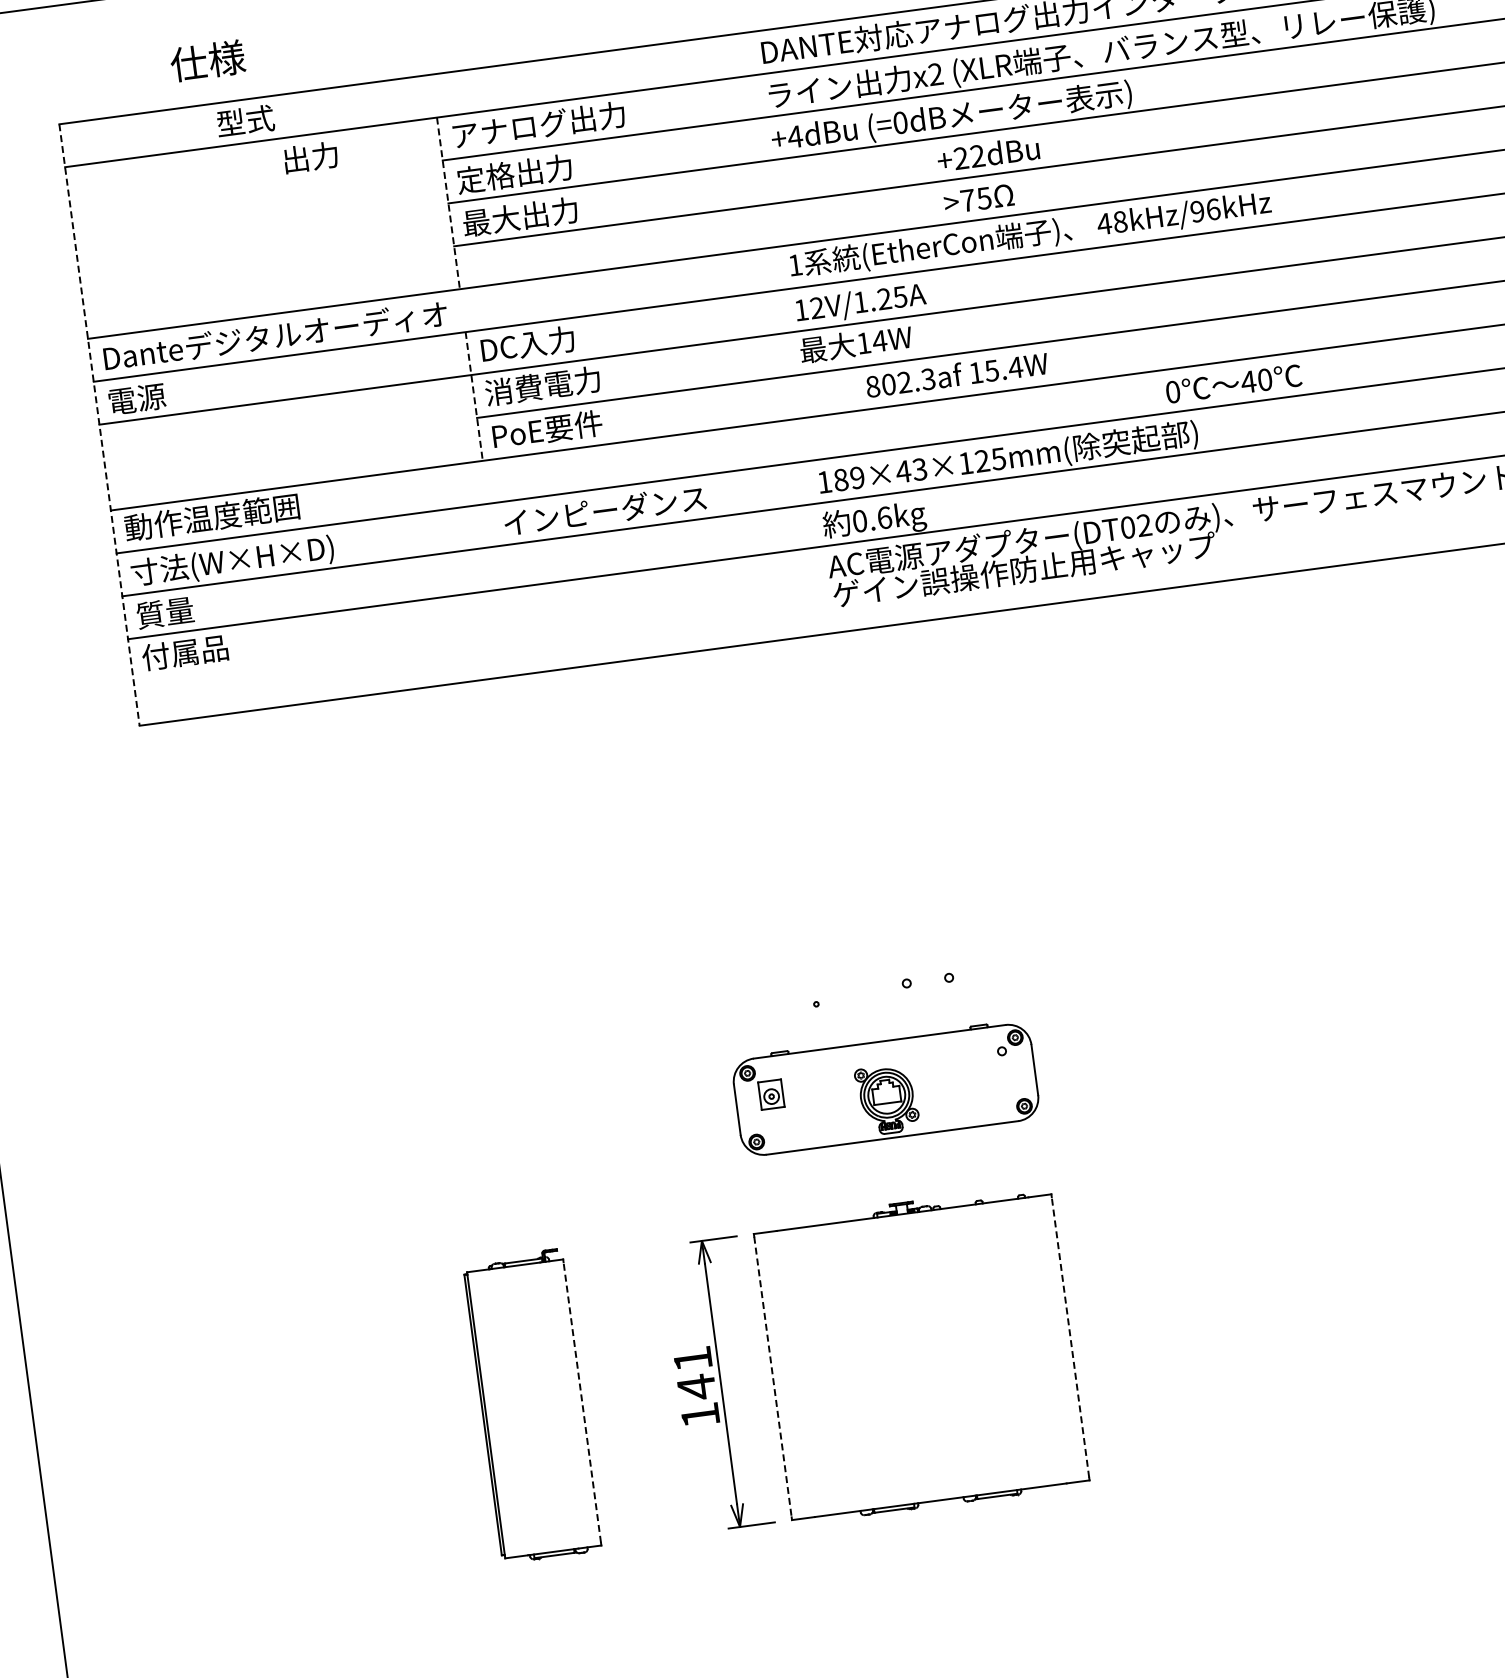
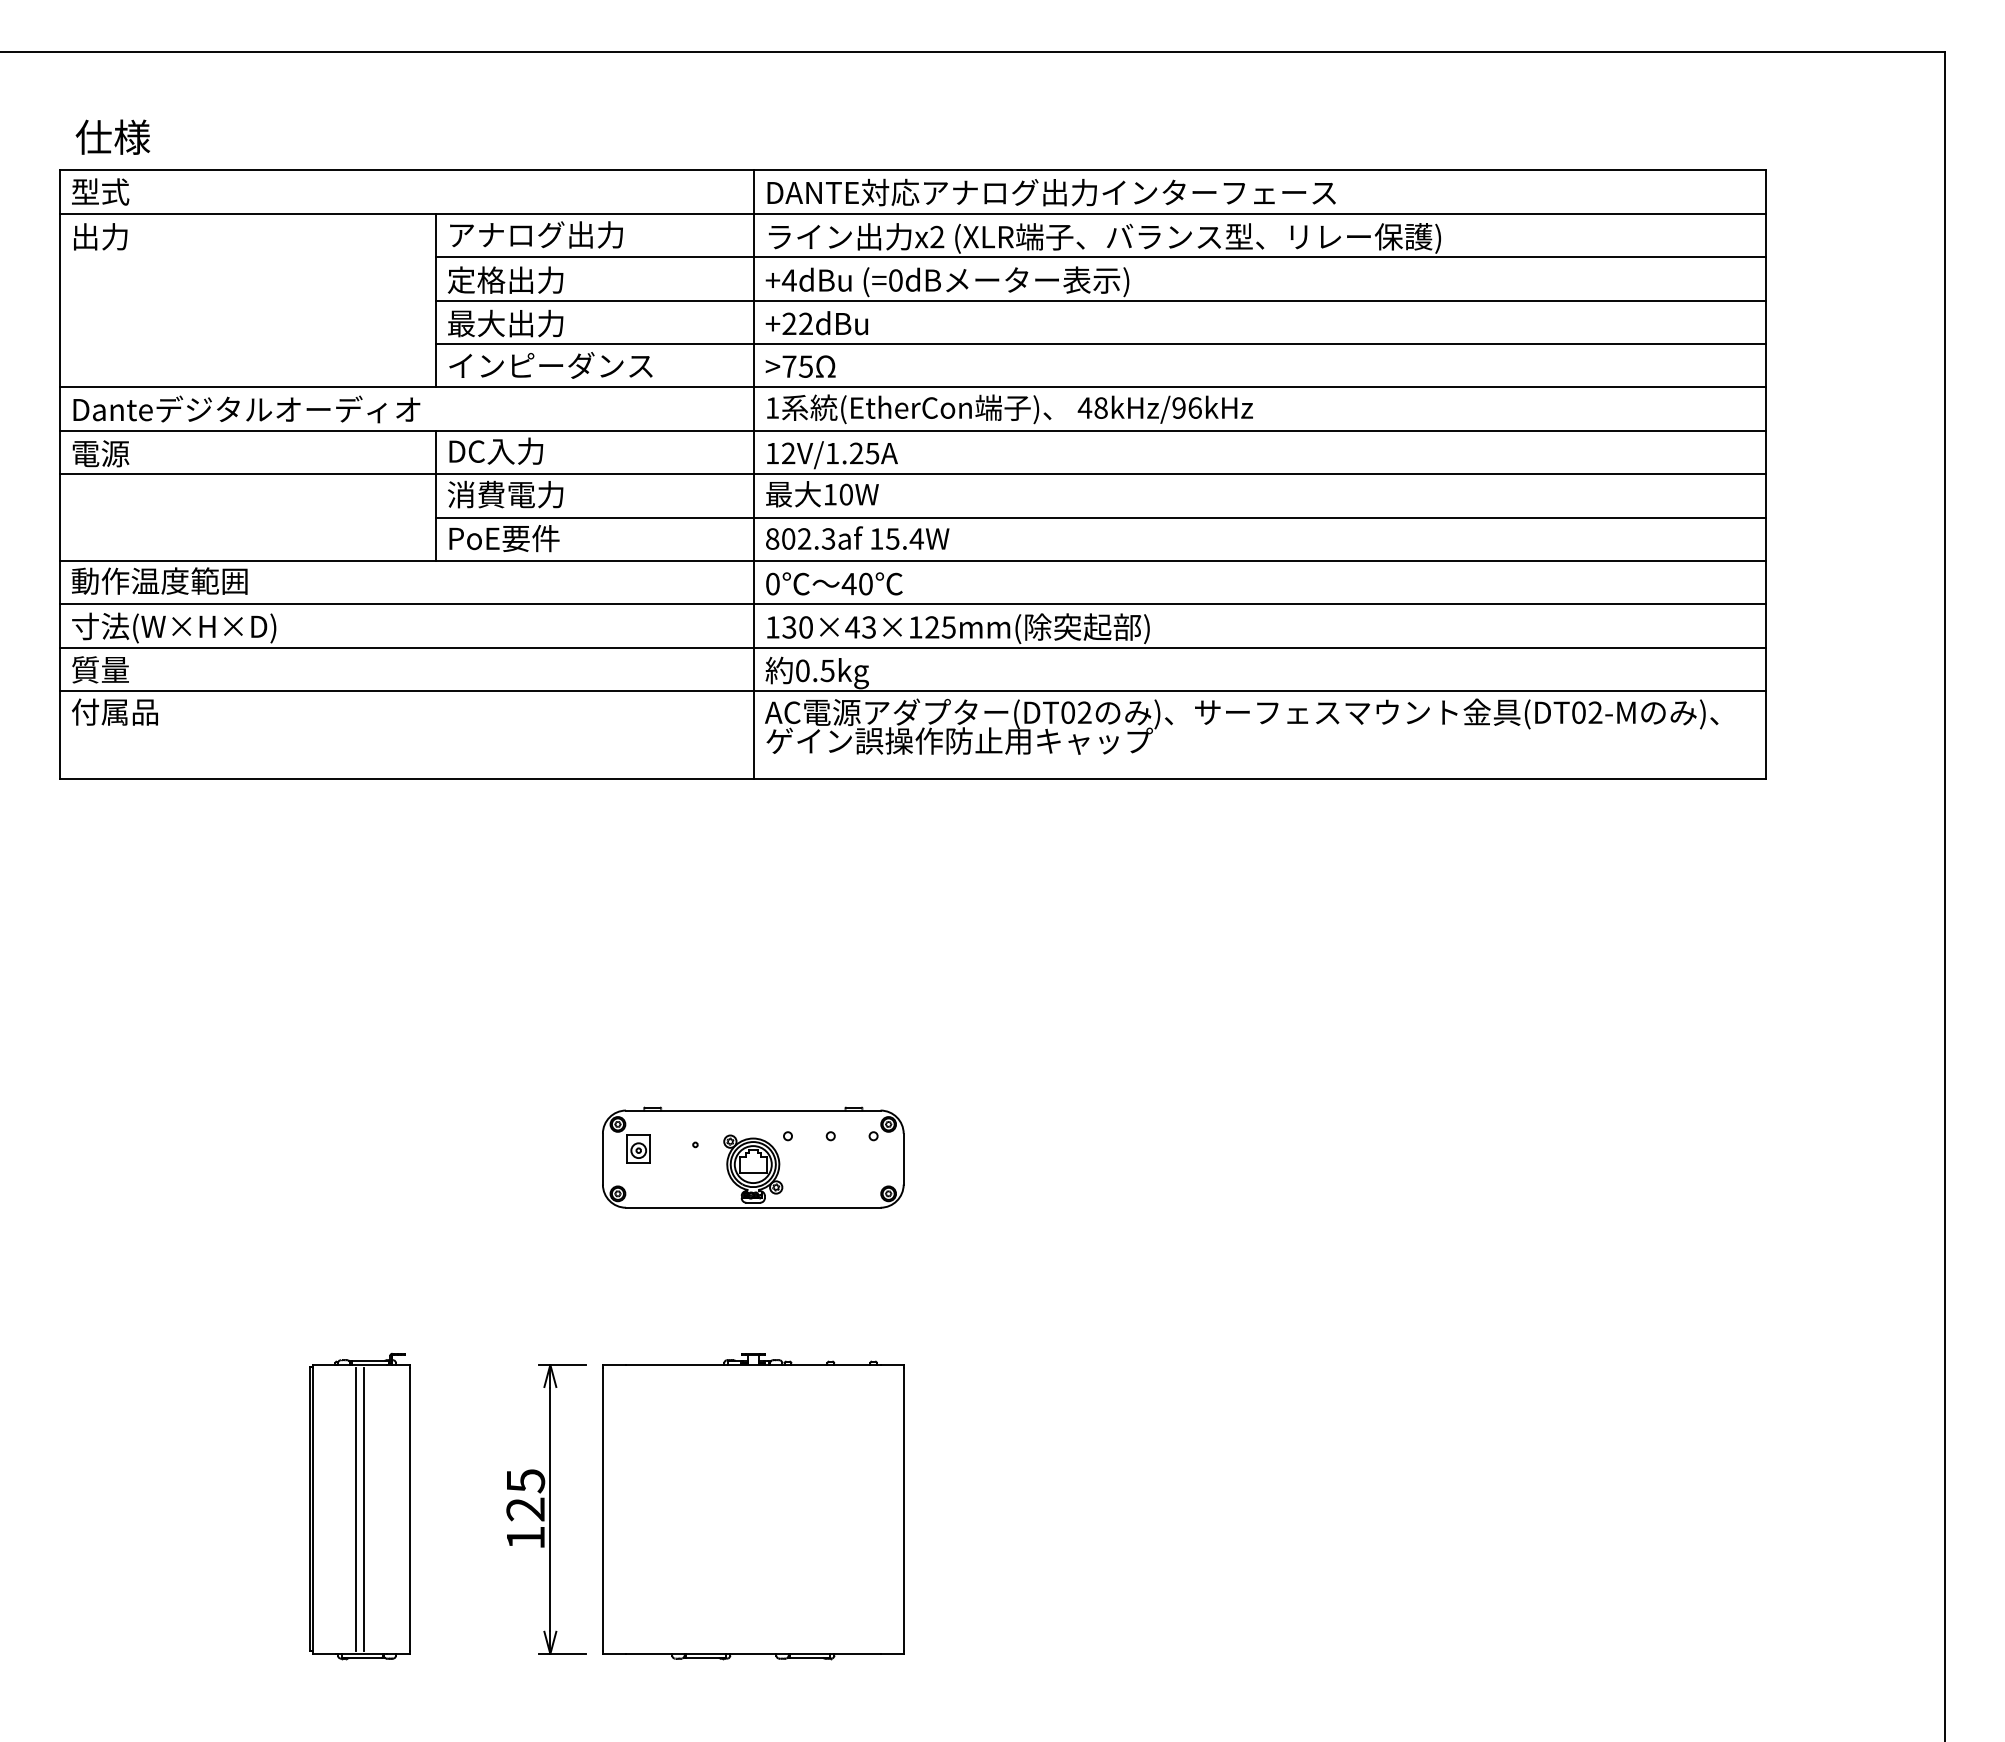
text: (207, 60) -> (112, 136), moved
text: (245, 120) -> (100, 191), moved
text: (987, 154) -> (816, 323), moved
text: (310, 157) -> (100, 236), moved
text: (978, 198) -> (800, 366), moved
line: (448, 203) -> (436, 300), dashed -> solid
line: (786, 333) -> (754, 474), added
text: (879, 341) -> (846, 494), 14W -> 10W
text: (956, 374) -> (857, 537), moved
text: (1233, 383) -> (834, 583), moved
line: (474, 397) -> (436, 496), dashed -> solid
line: (99, 425) -> (60, 475), dashed -> solid
text: (849, 479) -> (797, 627), 189×43×125mm( -> 130×43×125mm(
text: (604, 510) -> (550, 365), moved
text: (884, 517) -> (827, 670), 0.6kg -> 0.5kg
part: (886, 1088) -> (753, 1157), moved
line: (1070, 1337) -> (903, 1509), dashed -> solid
text: (694, 1373) -> (525, 1495), 141 -> 125
line: (772, 1377) -> (602, 1509), dashed -> solid
line: (582, 1402) -> (410, 1509), dashed -> solid
line: (536, 1408) -> (363, 1509), added
line: (529, 1409) -> (356, 1509), added

